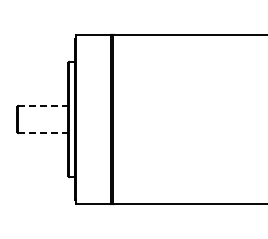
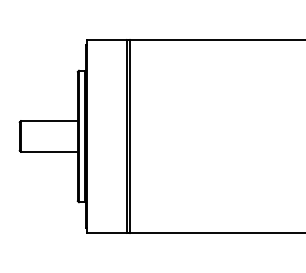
line: (43, 106) -> (49, 121), dashed -> solid
line: (43, 132) -> (49, 151), dashed -> solid

